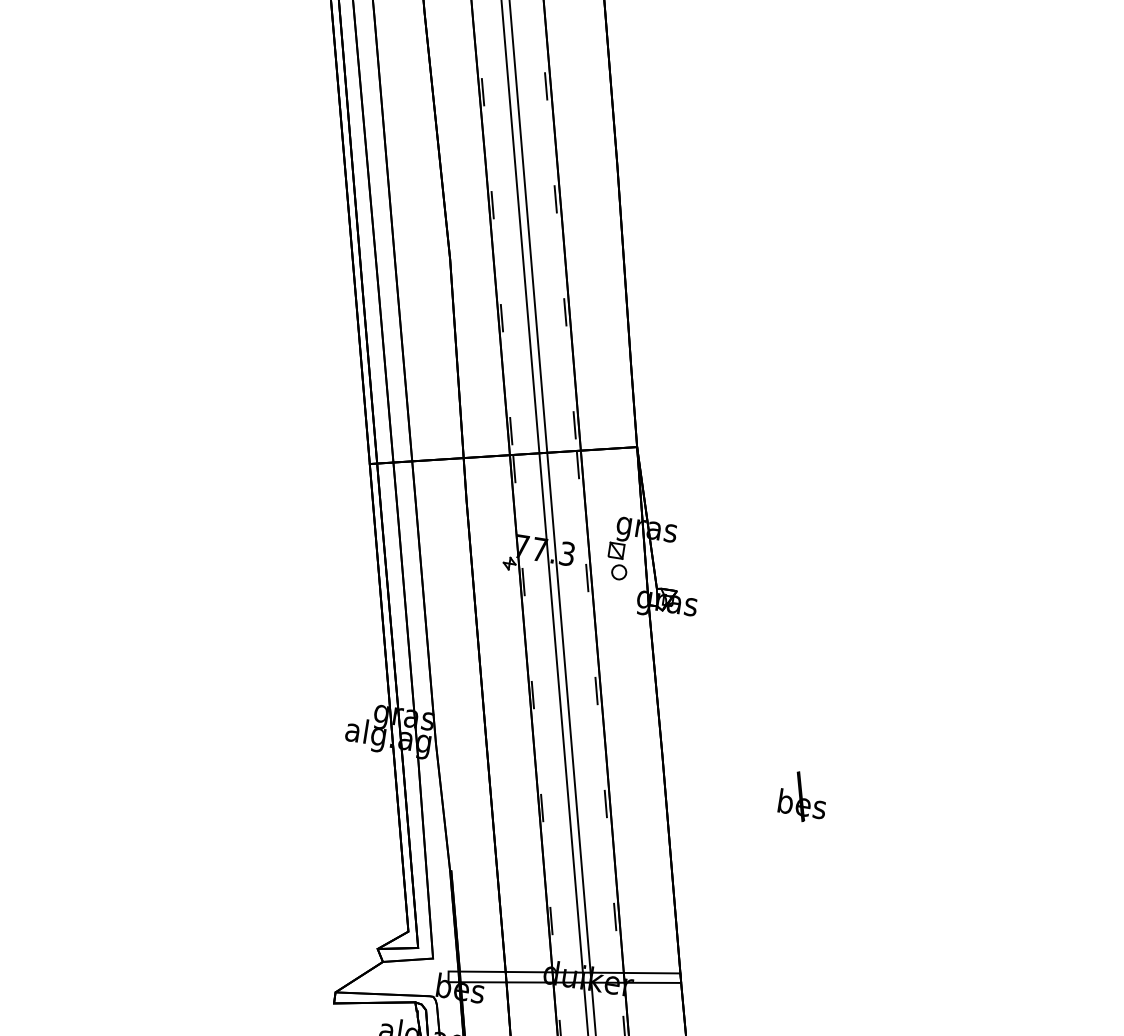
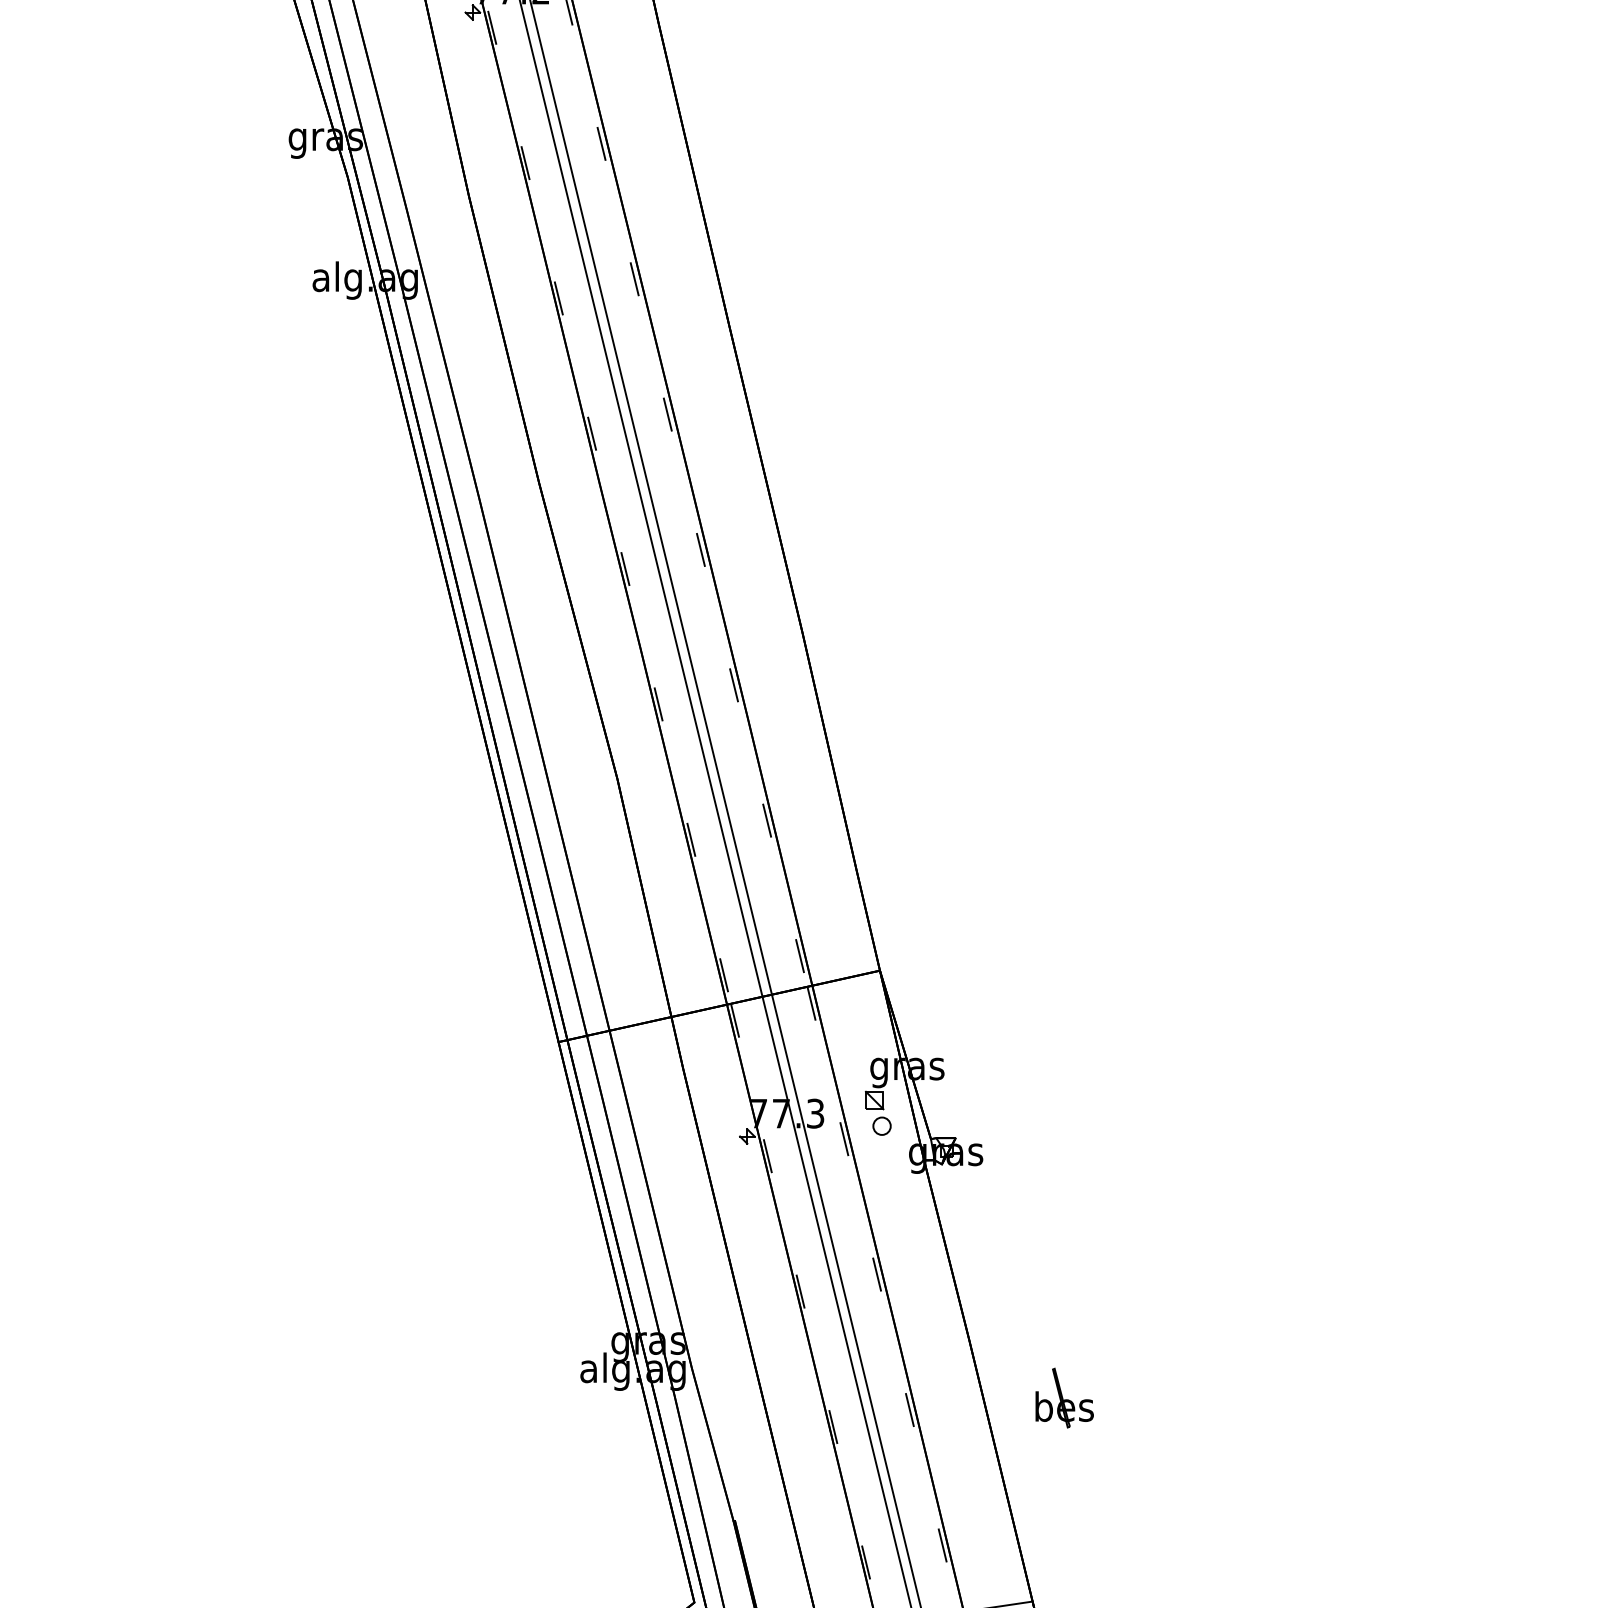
part: (803, 796) -> (1064, 1397), moved

